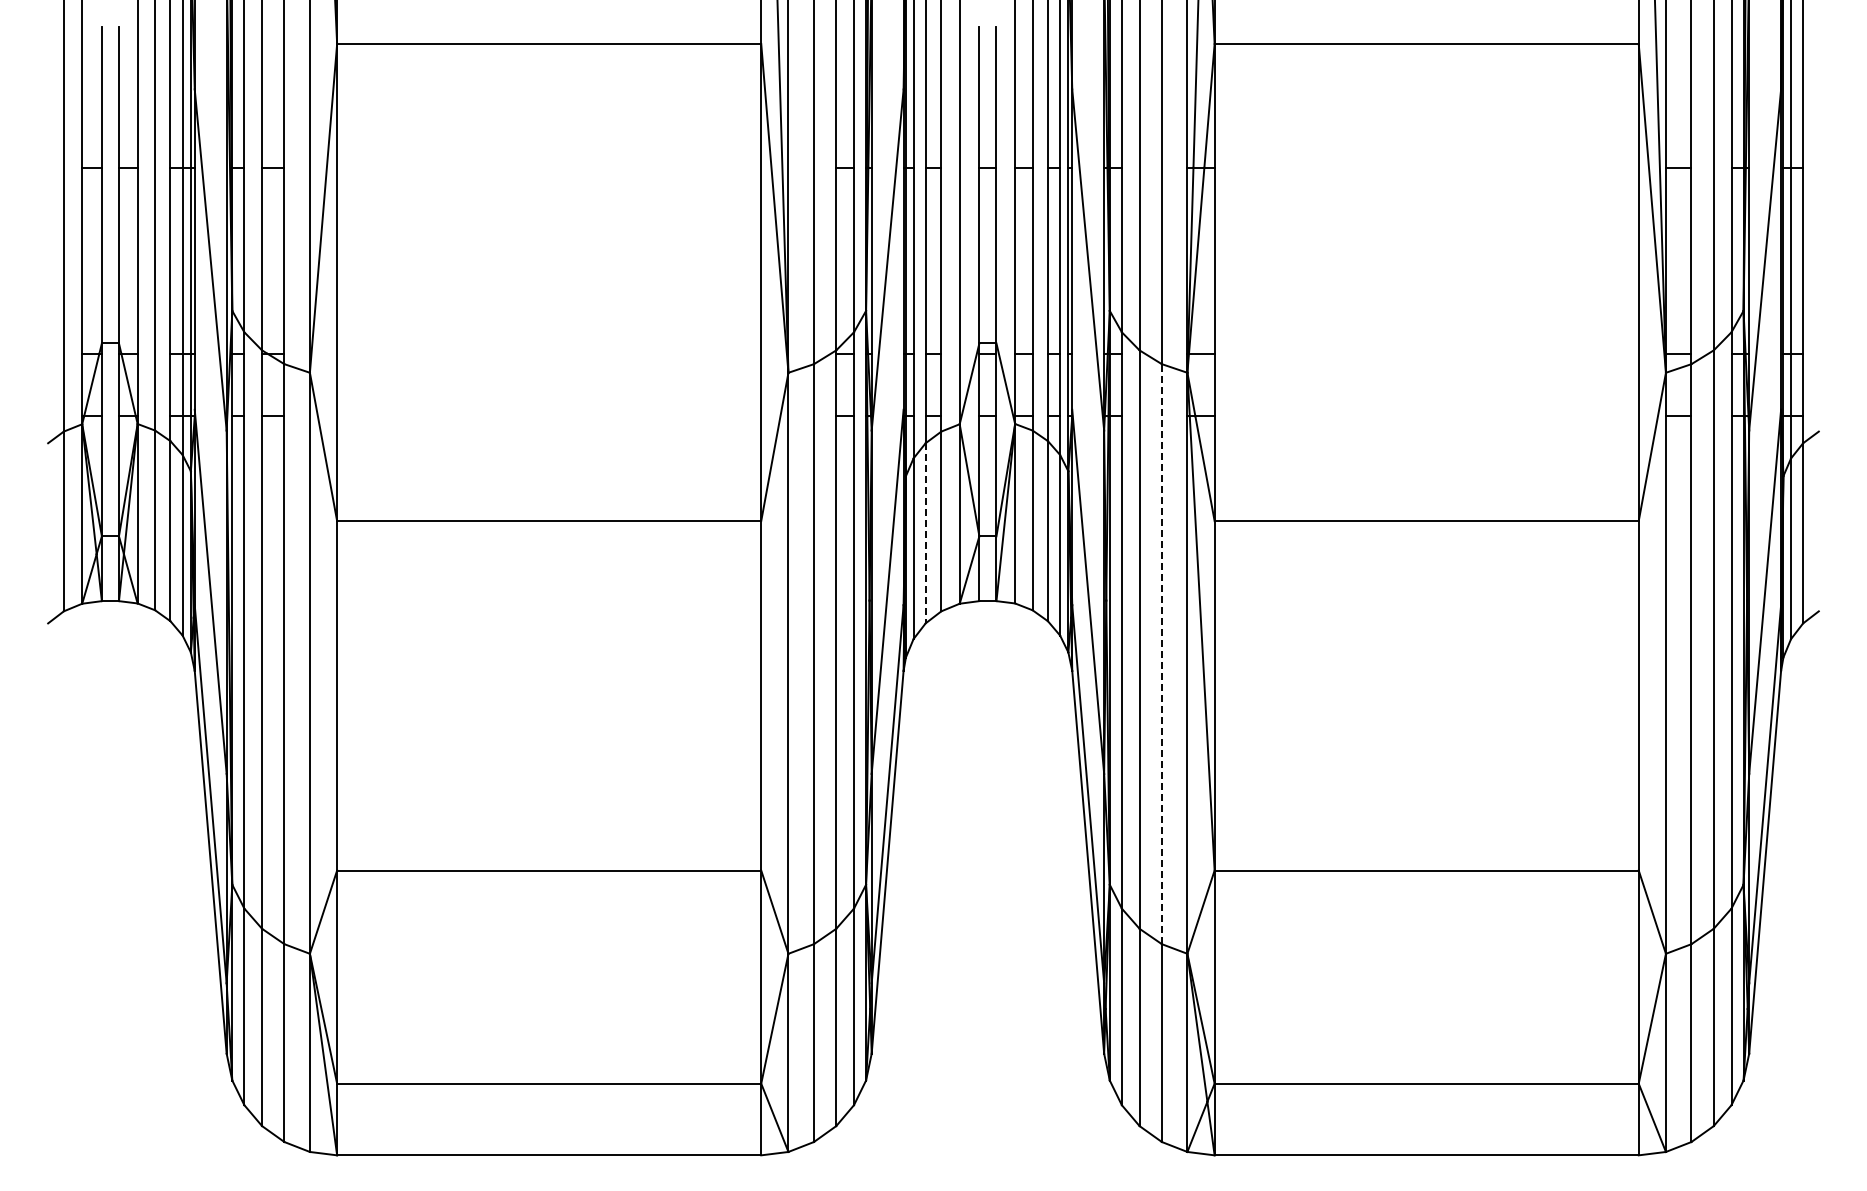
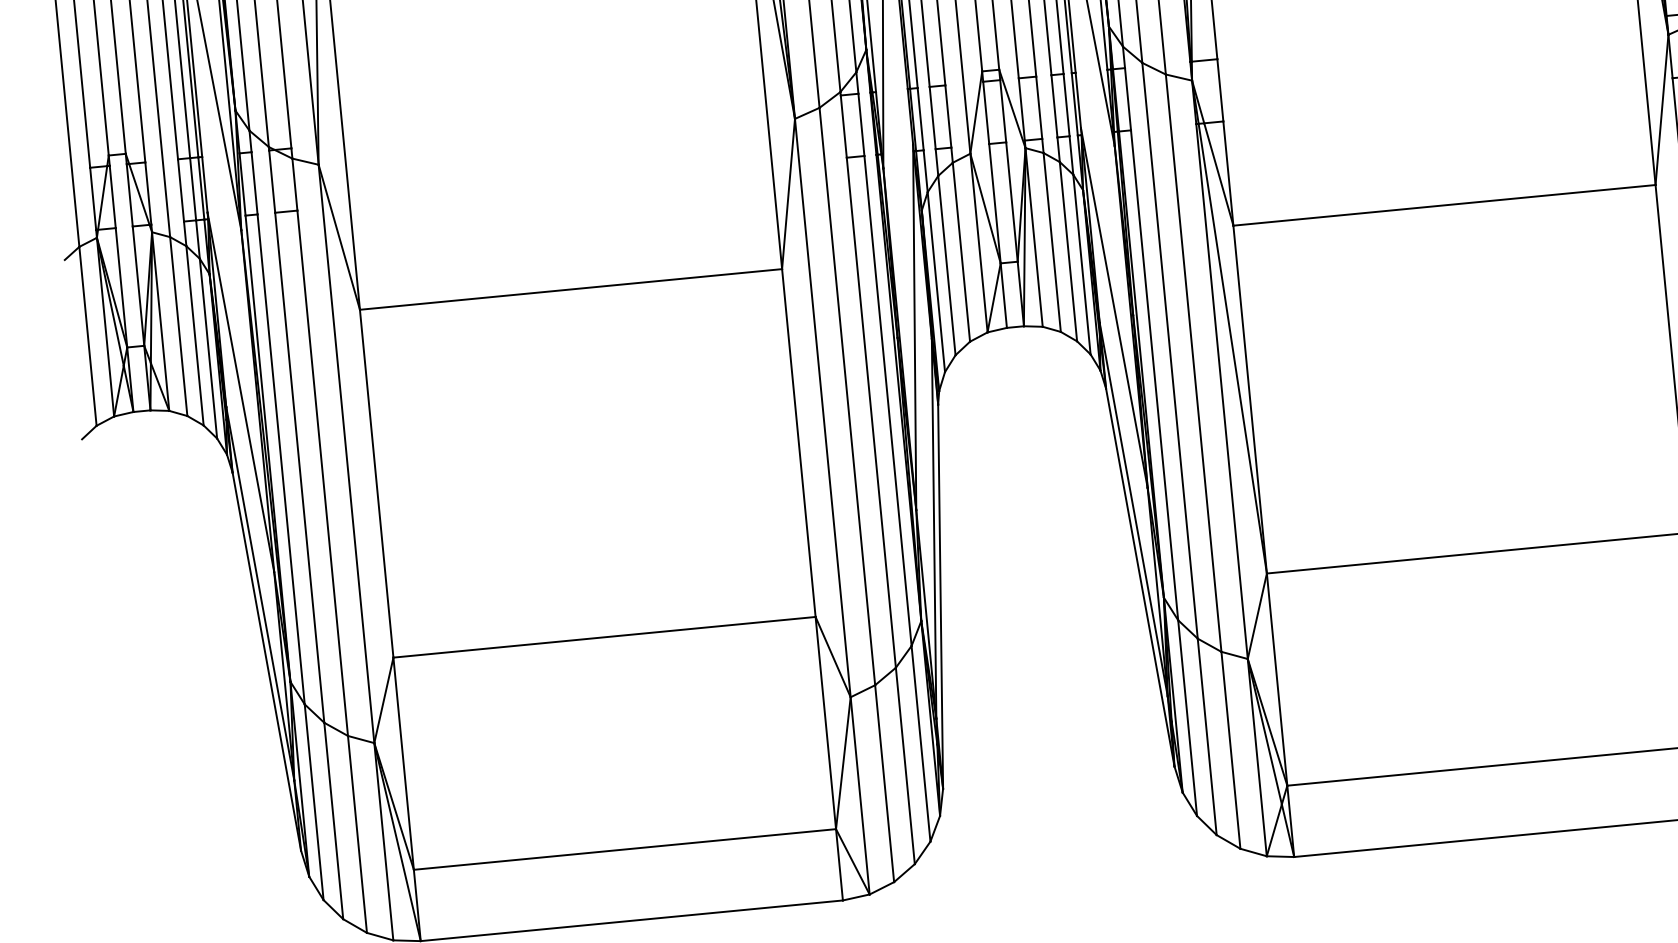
line: (925, 533) -> (946, 265), dashed -> solid
line: (1161, 653) -> (1193, 362), dashed -> solid

